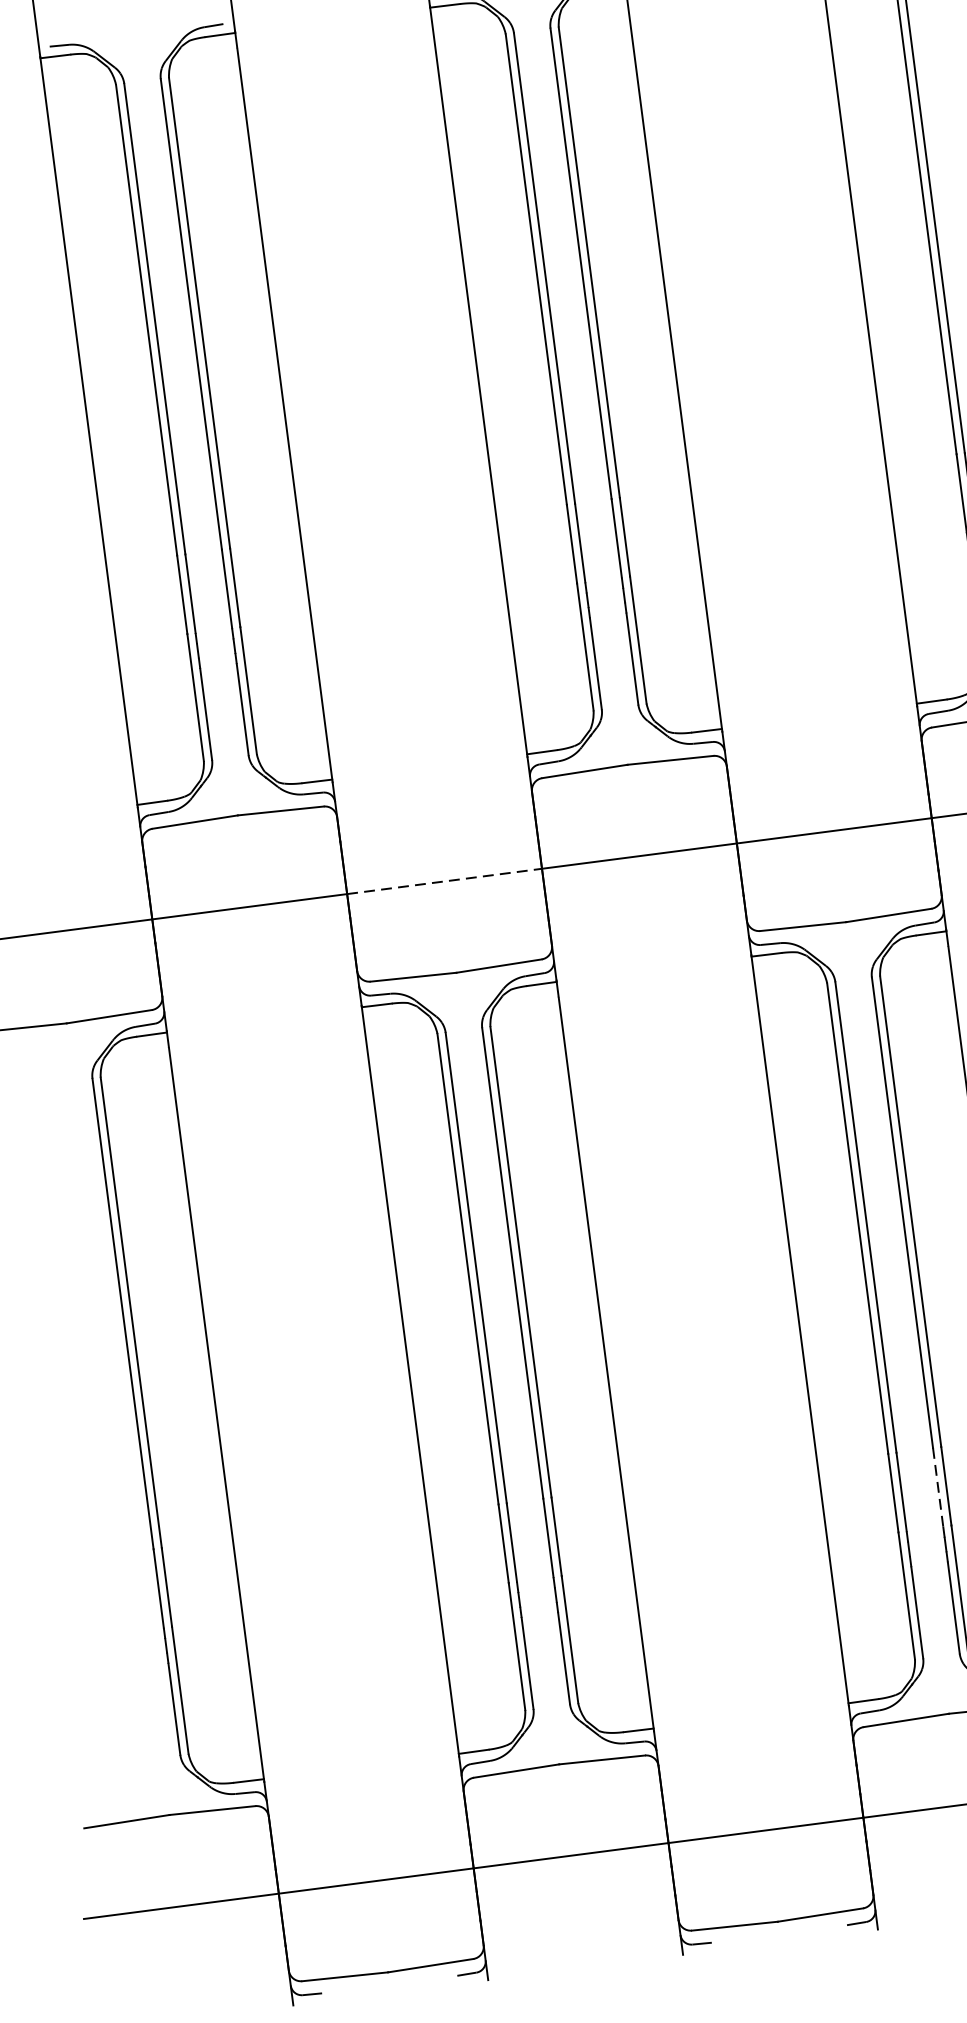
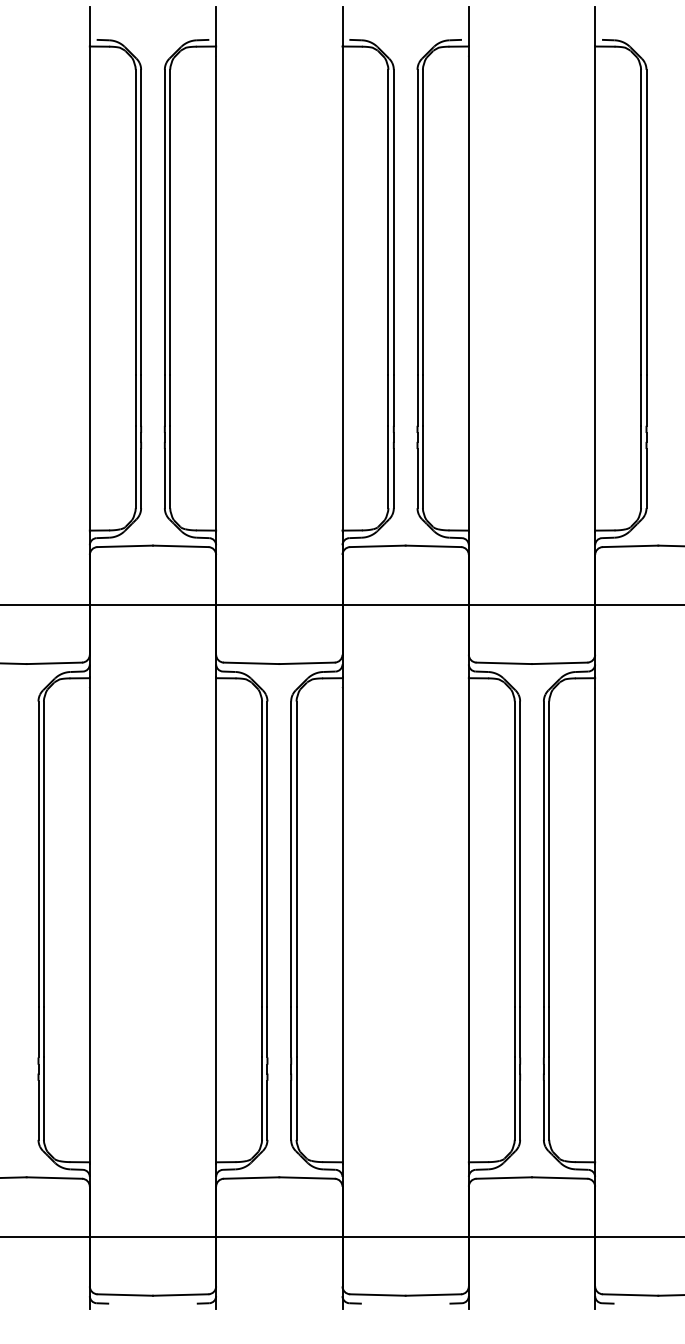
line: (444, 880) -> (279, 604), dashed -> solid
line: (937, 1488) -> (543, 1032), dashed -> solid

